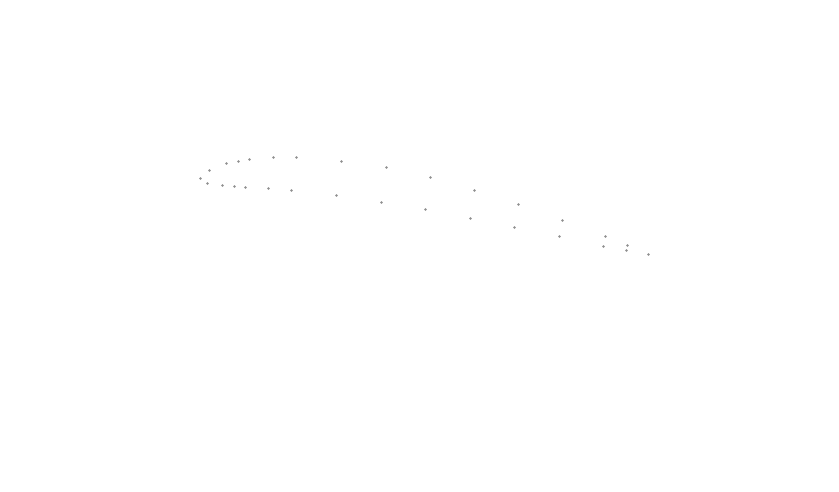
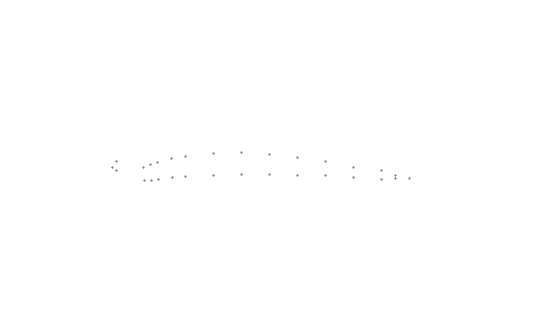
part: (205, 176) -> (114, 165), moved
part: (604, 241) -> (381, 175), size x1.6

